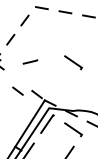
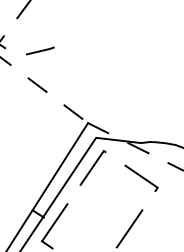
line: (30, 61) -> (40, 50), moved
line: (73, 62) -> (141, 51), removed
line: (17, 90) -> (36, 83), moved

